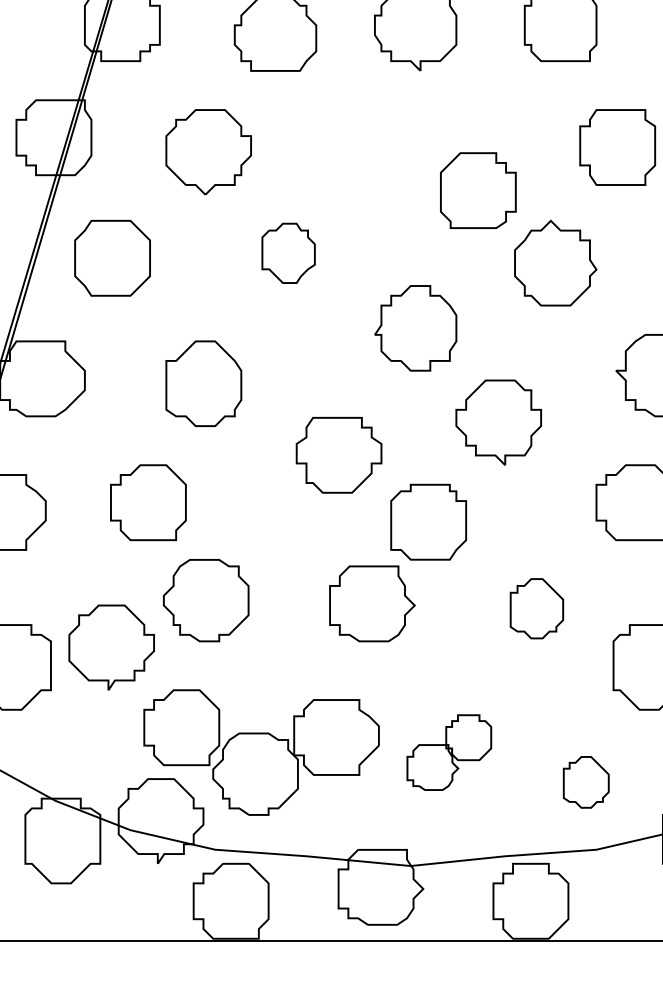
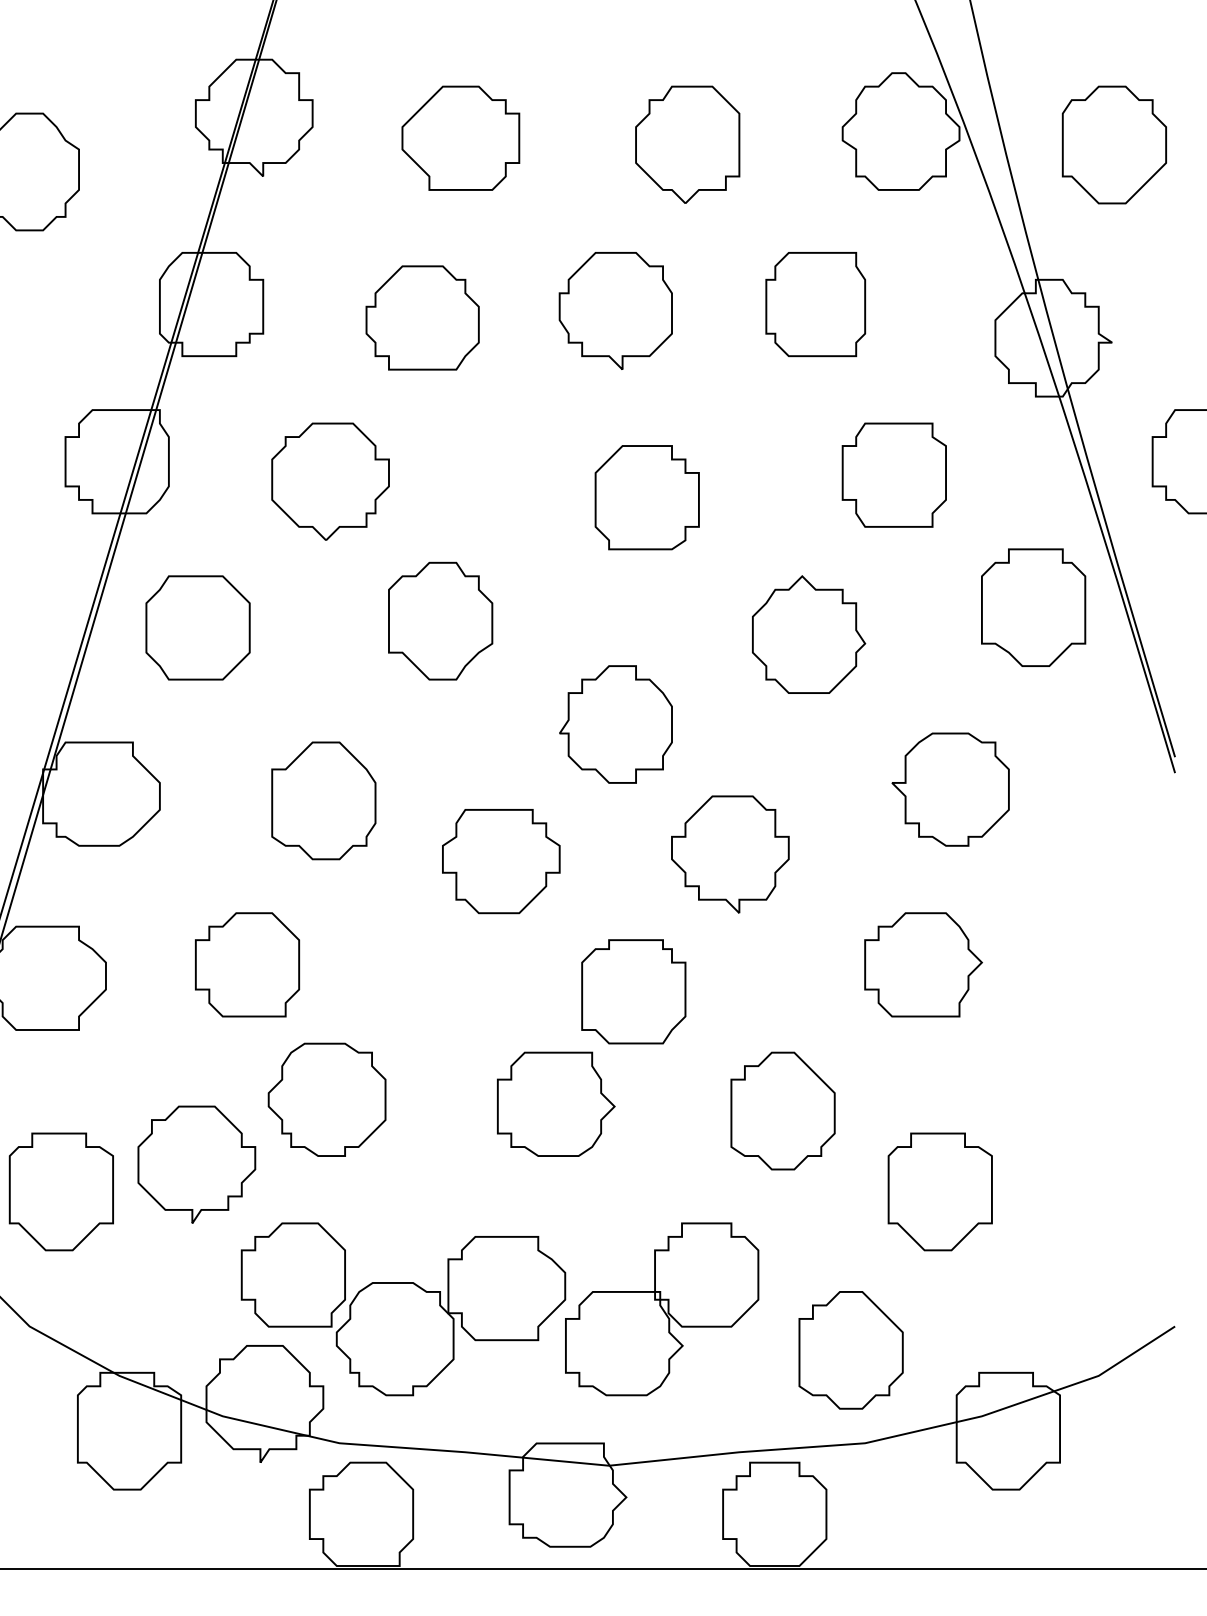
part: (477, 190) -> (646, 497), moved
part: (288, 252) -> (440, 620), size x1.43
part: (339, 455) -> (501, 861), moved
part: (536, 608) -> (782, 1110), size x1.43
part: (449, 752) -> (662, 1309), size x1.67
part: (585, 782) -> (850, 1350), size x1.67

